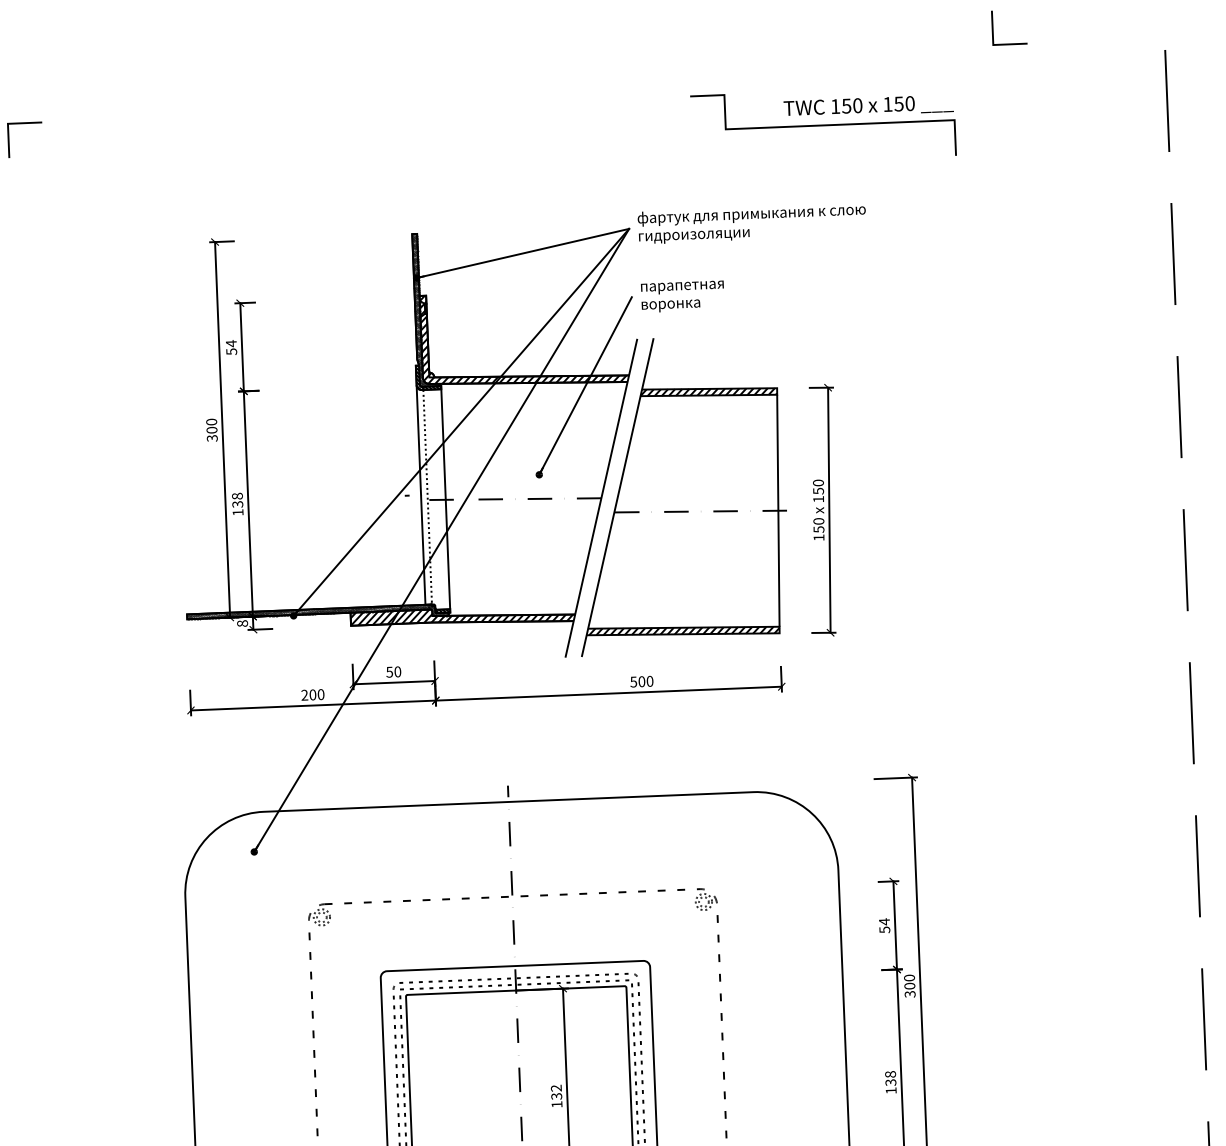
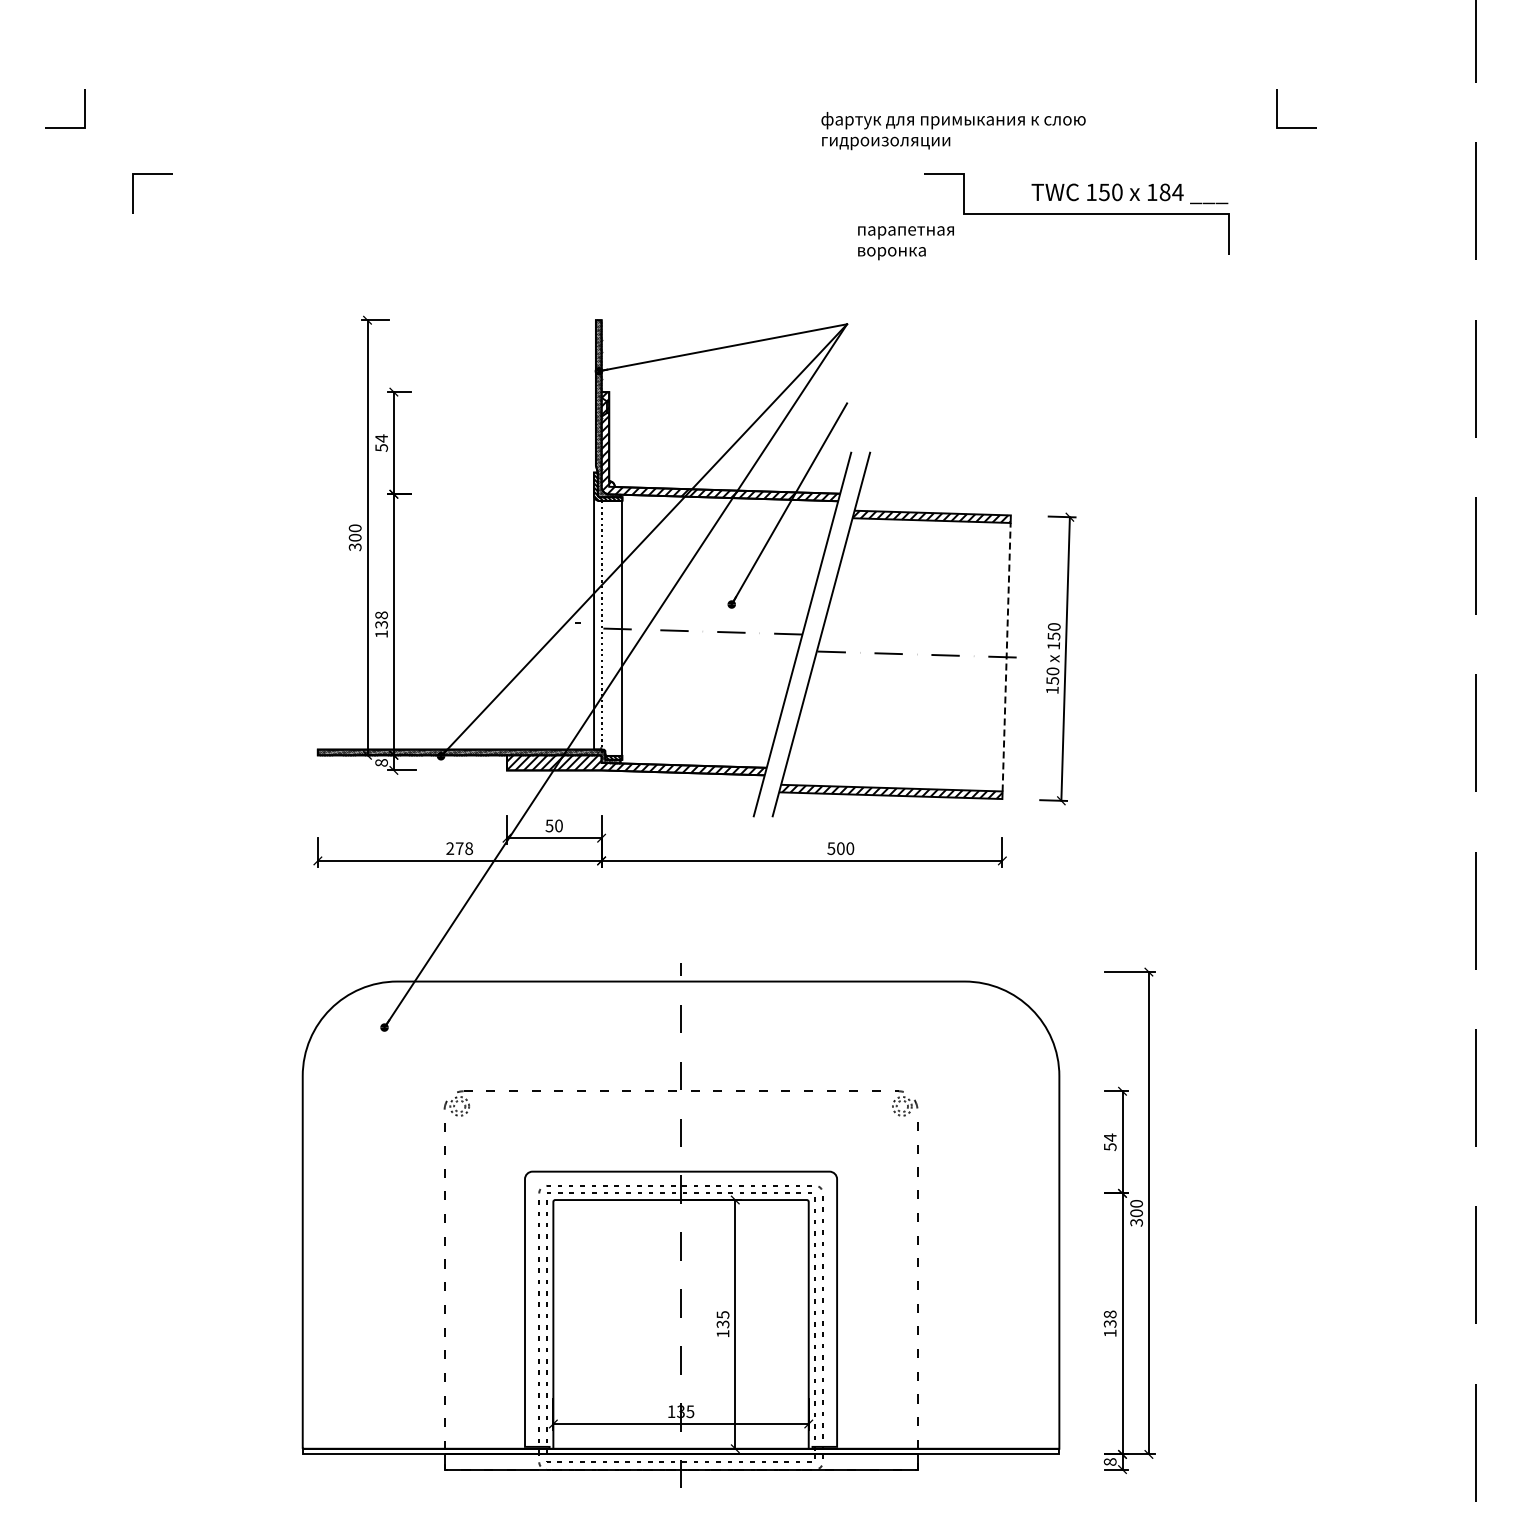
text: (904, 103) -> (1171, 192), 150 -> 184
text: (752, 224) -> (953, 131), moved
text: (682, 297) -> (905, 243), moved
line: (778, 510) -> (1006, 656), solid -> dashed
text: (317, 694) -> (464, 848), 200 -> 278
text: (555, 1087) -> (722, 1314), 132 -> 135

